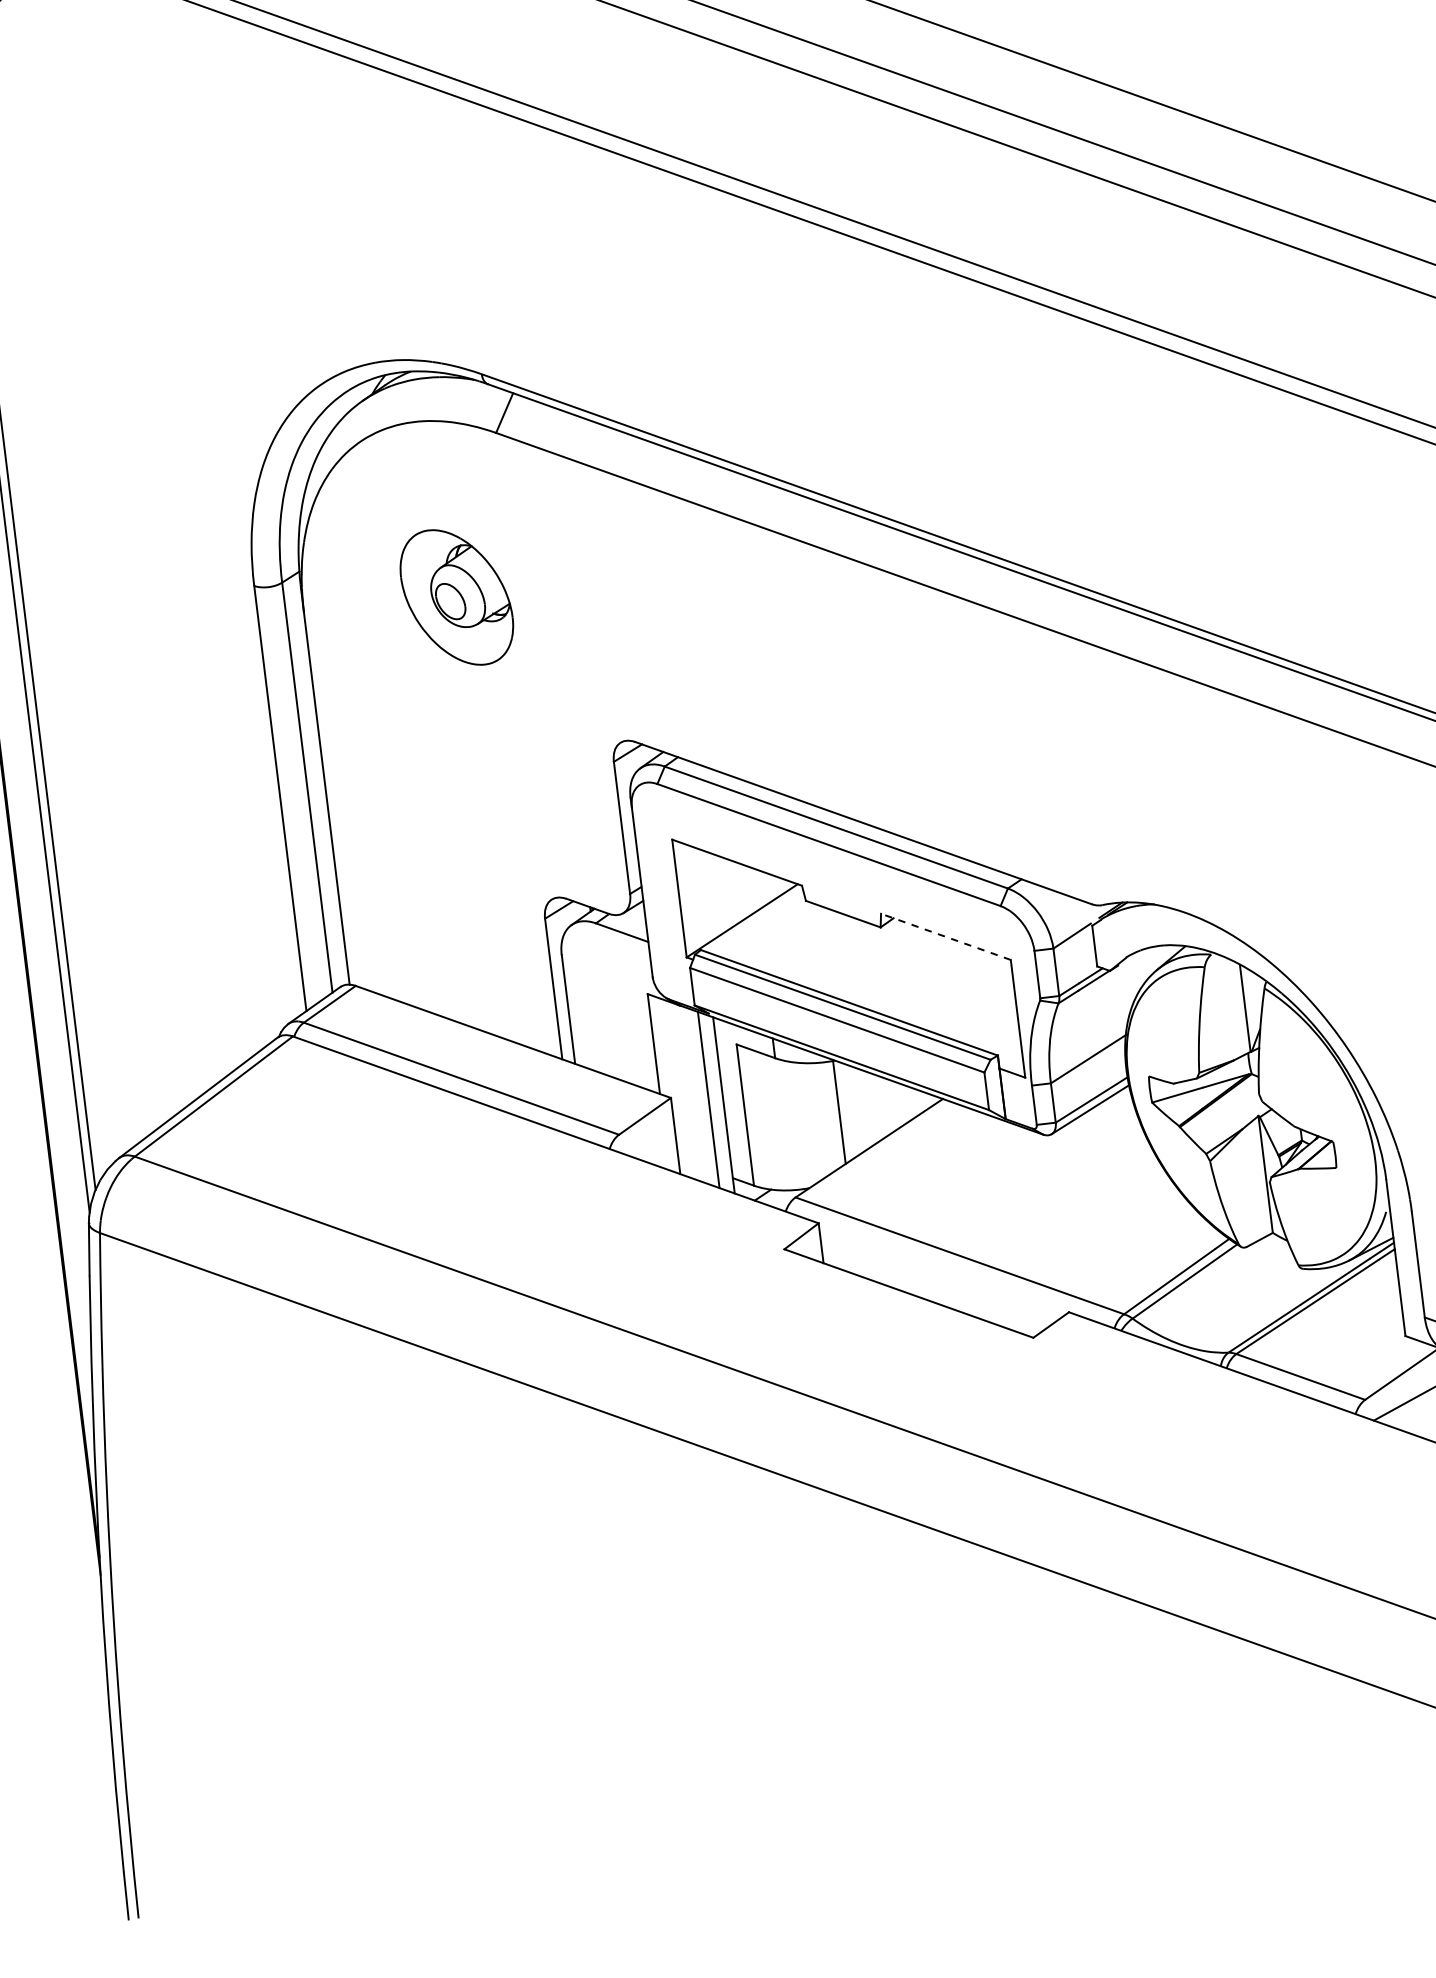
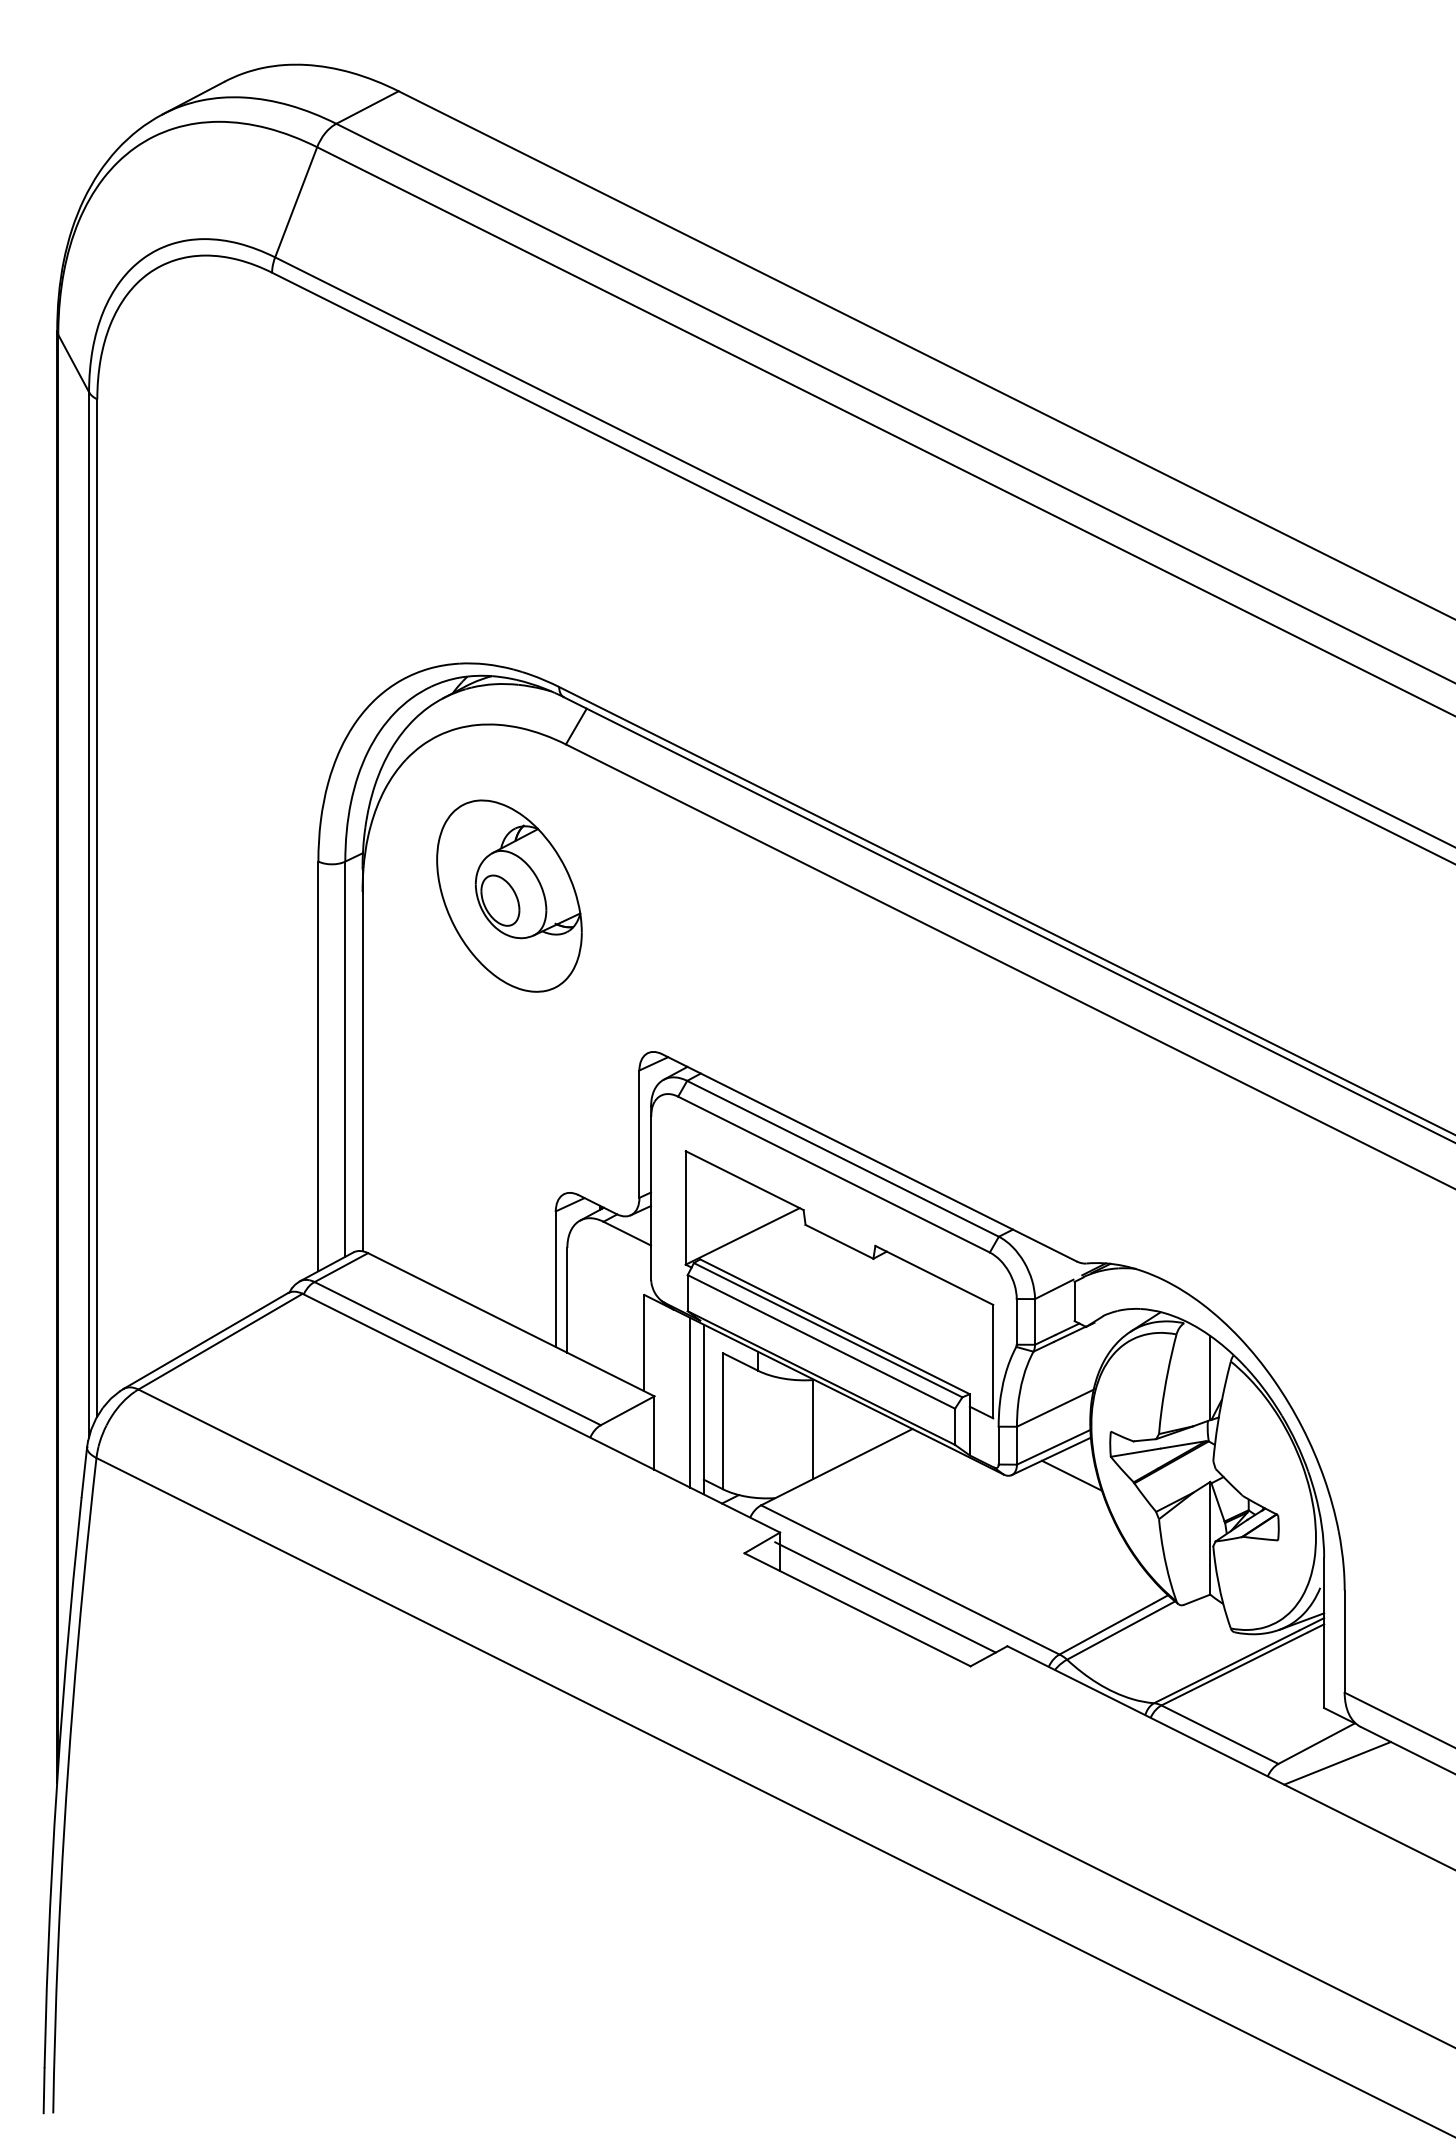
part: (456, 596) -> (509, 895), size x1.43
line: (946, 936) -> (934, 1275), dashed -> solid
line: (1113, 1126) -> (1071, 1475), added
line: (936, 1277) -> (885, 1597), added

